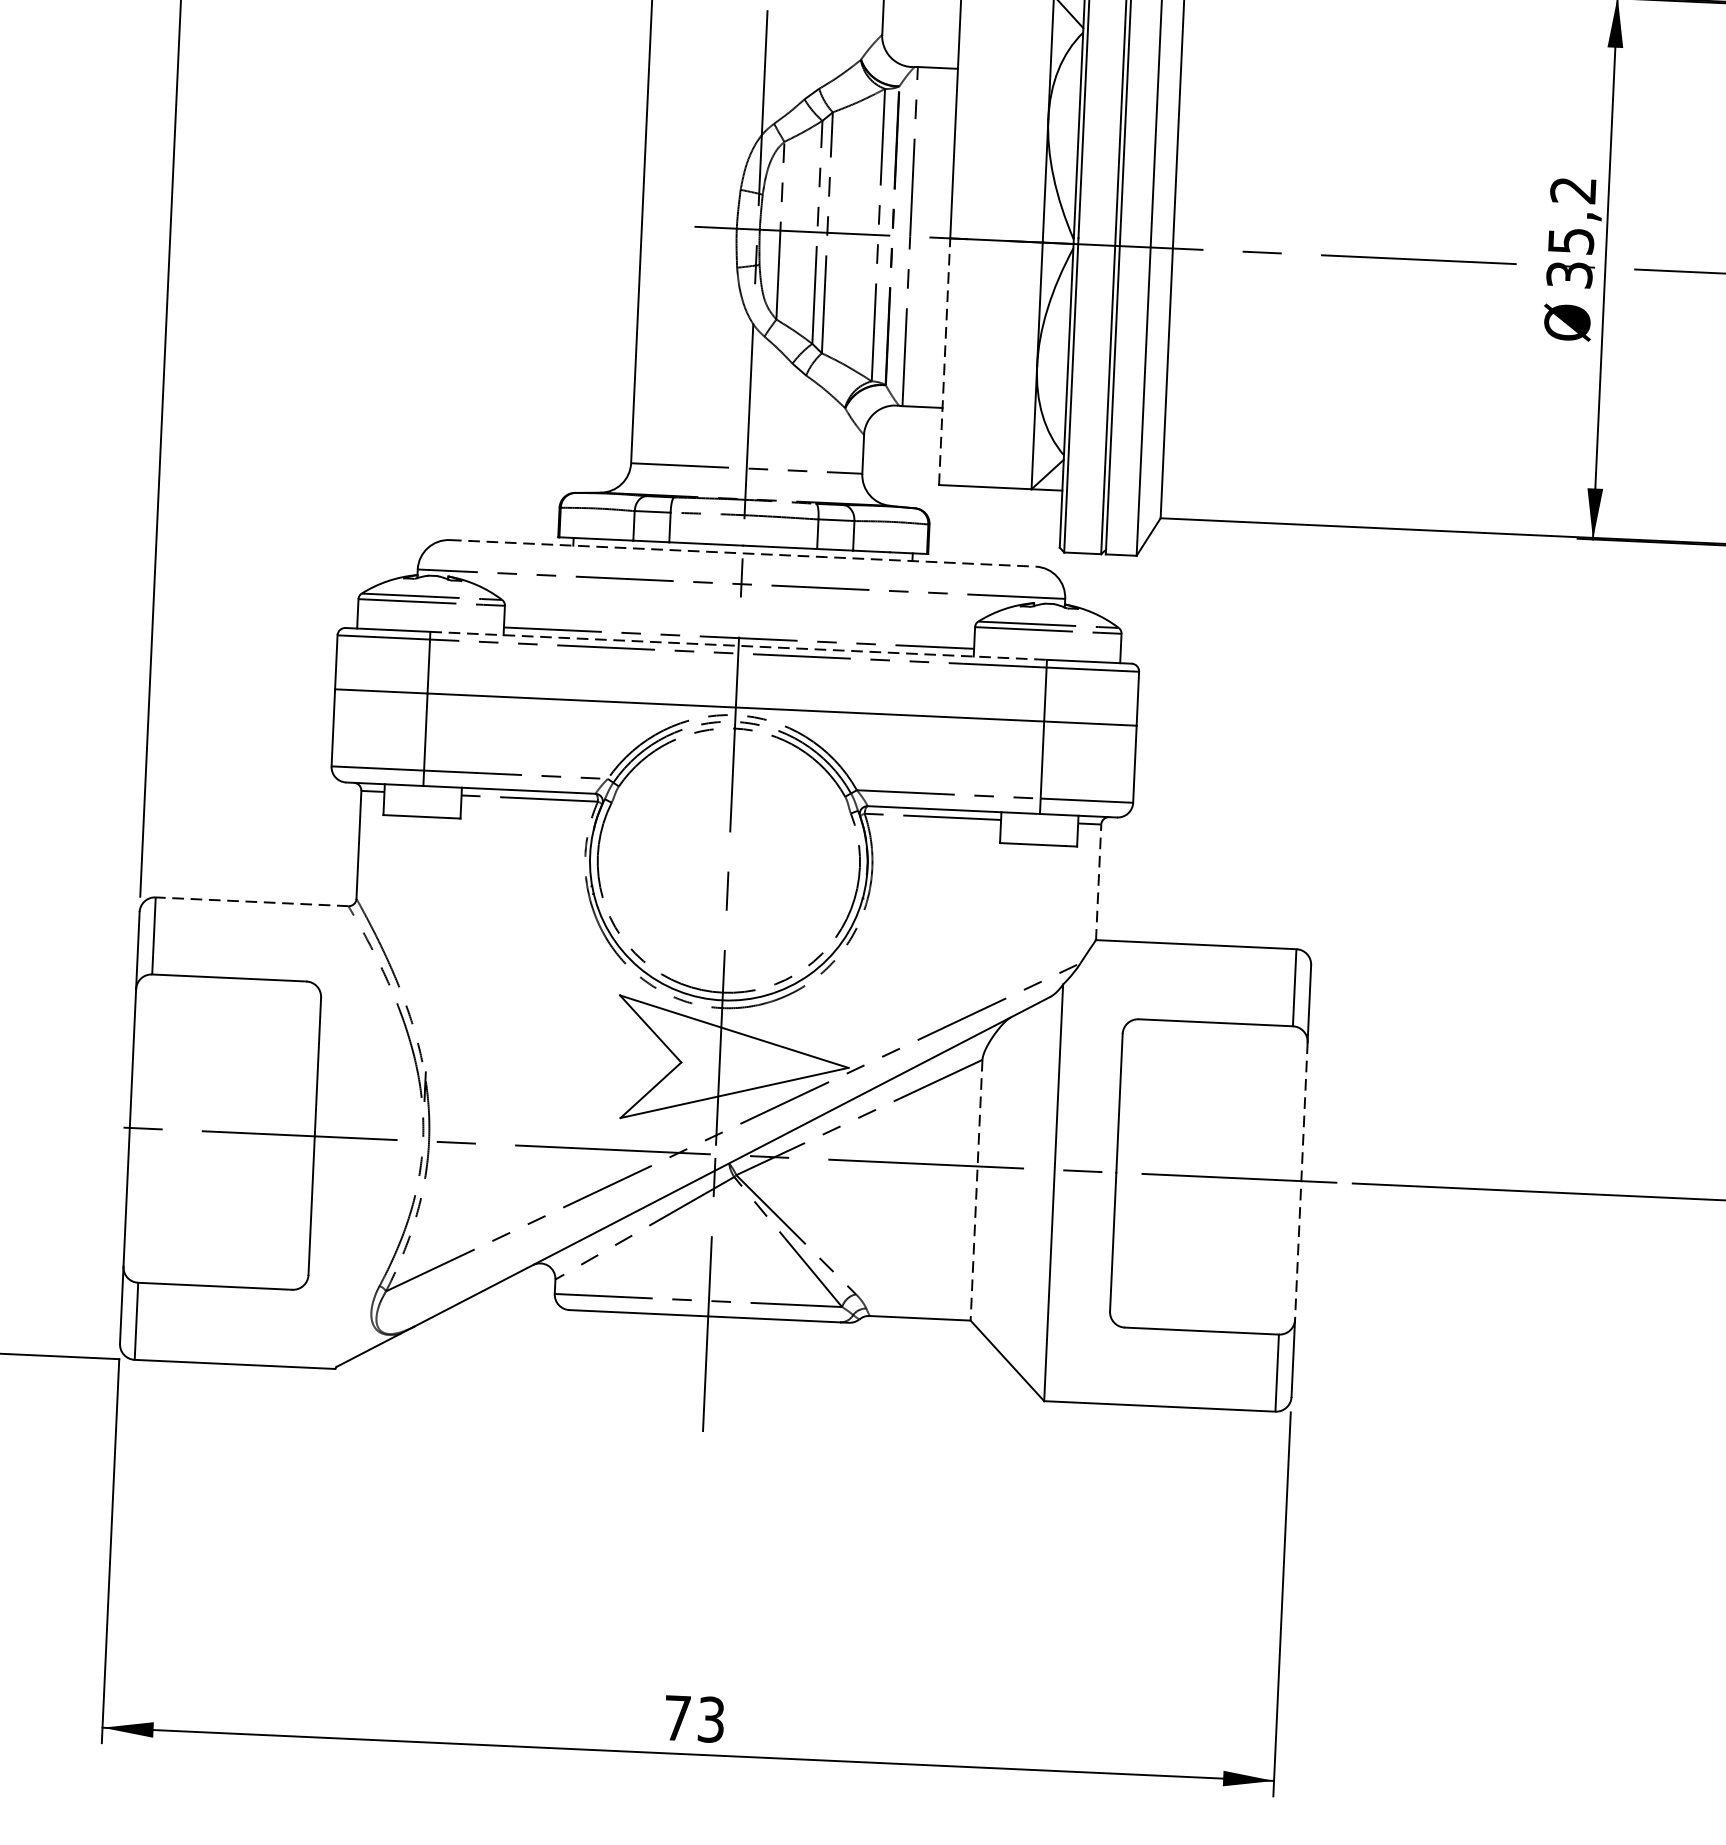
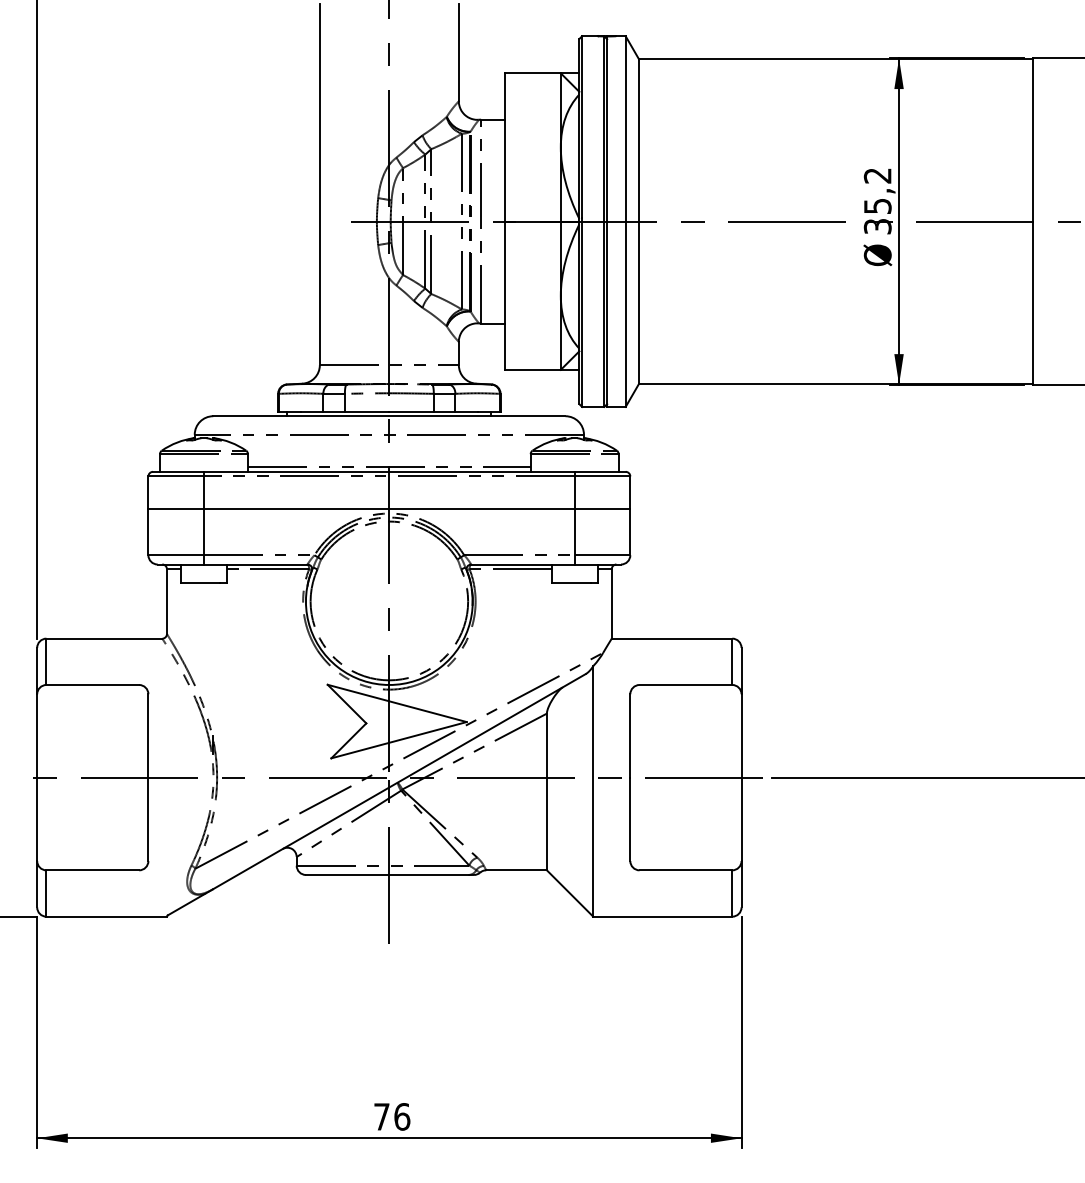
line: (945, 361) -> (505, 295), dashed -> solid
line: (743, 553) -> (389, 416), dashed -> solid
line: (738, 645) -> (389, 471), dashed -> solid
line: (1098, 883) -> (611, 604), dashed -> solid
line: (252, 901) -> (104, 638), dashed -> solid
line: (1301, 1182) -> (741, 778), dashed -> solid
line: (975, 1191) -> (546, 792), dashed -> solid
text: (711, 1719) -> (402, 1116), 73 -> 76

